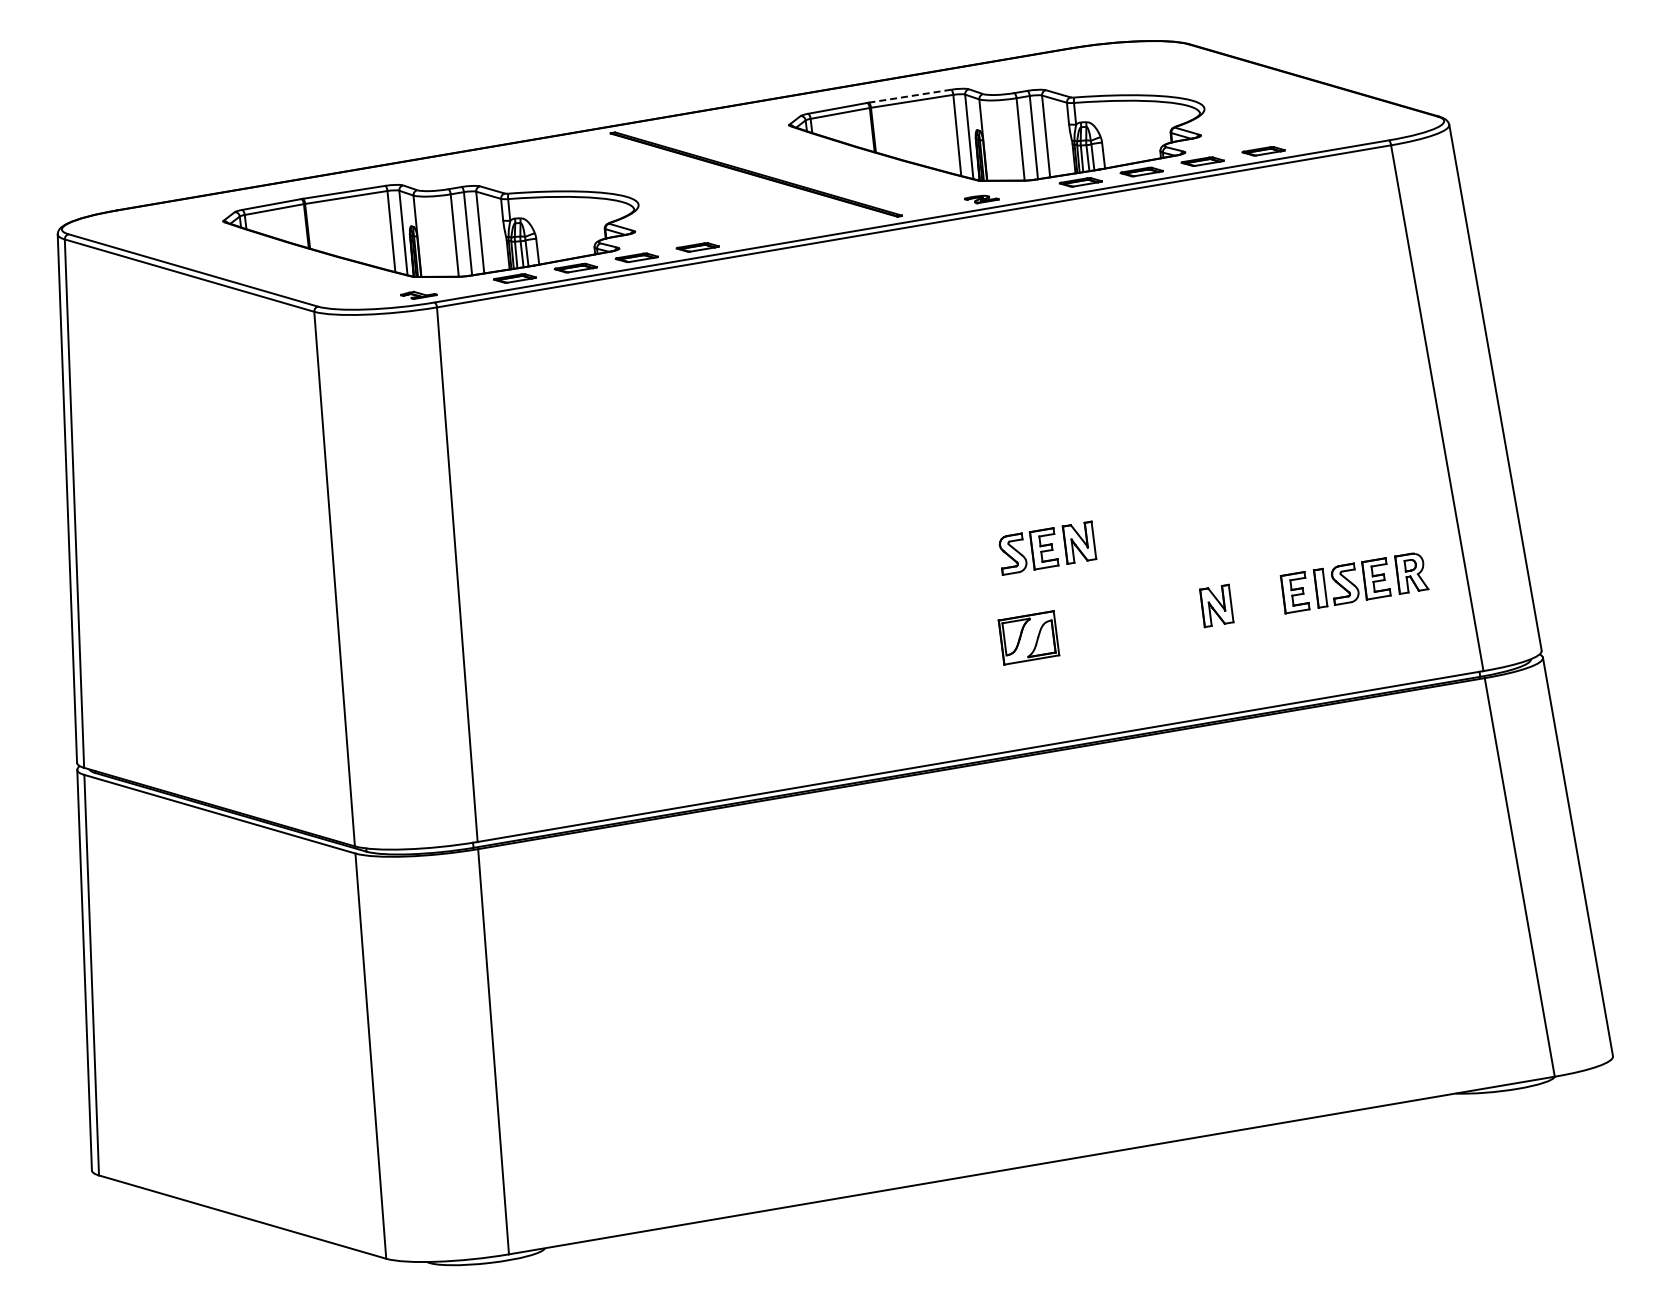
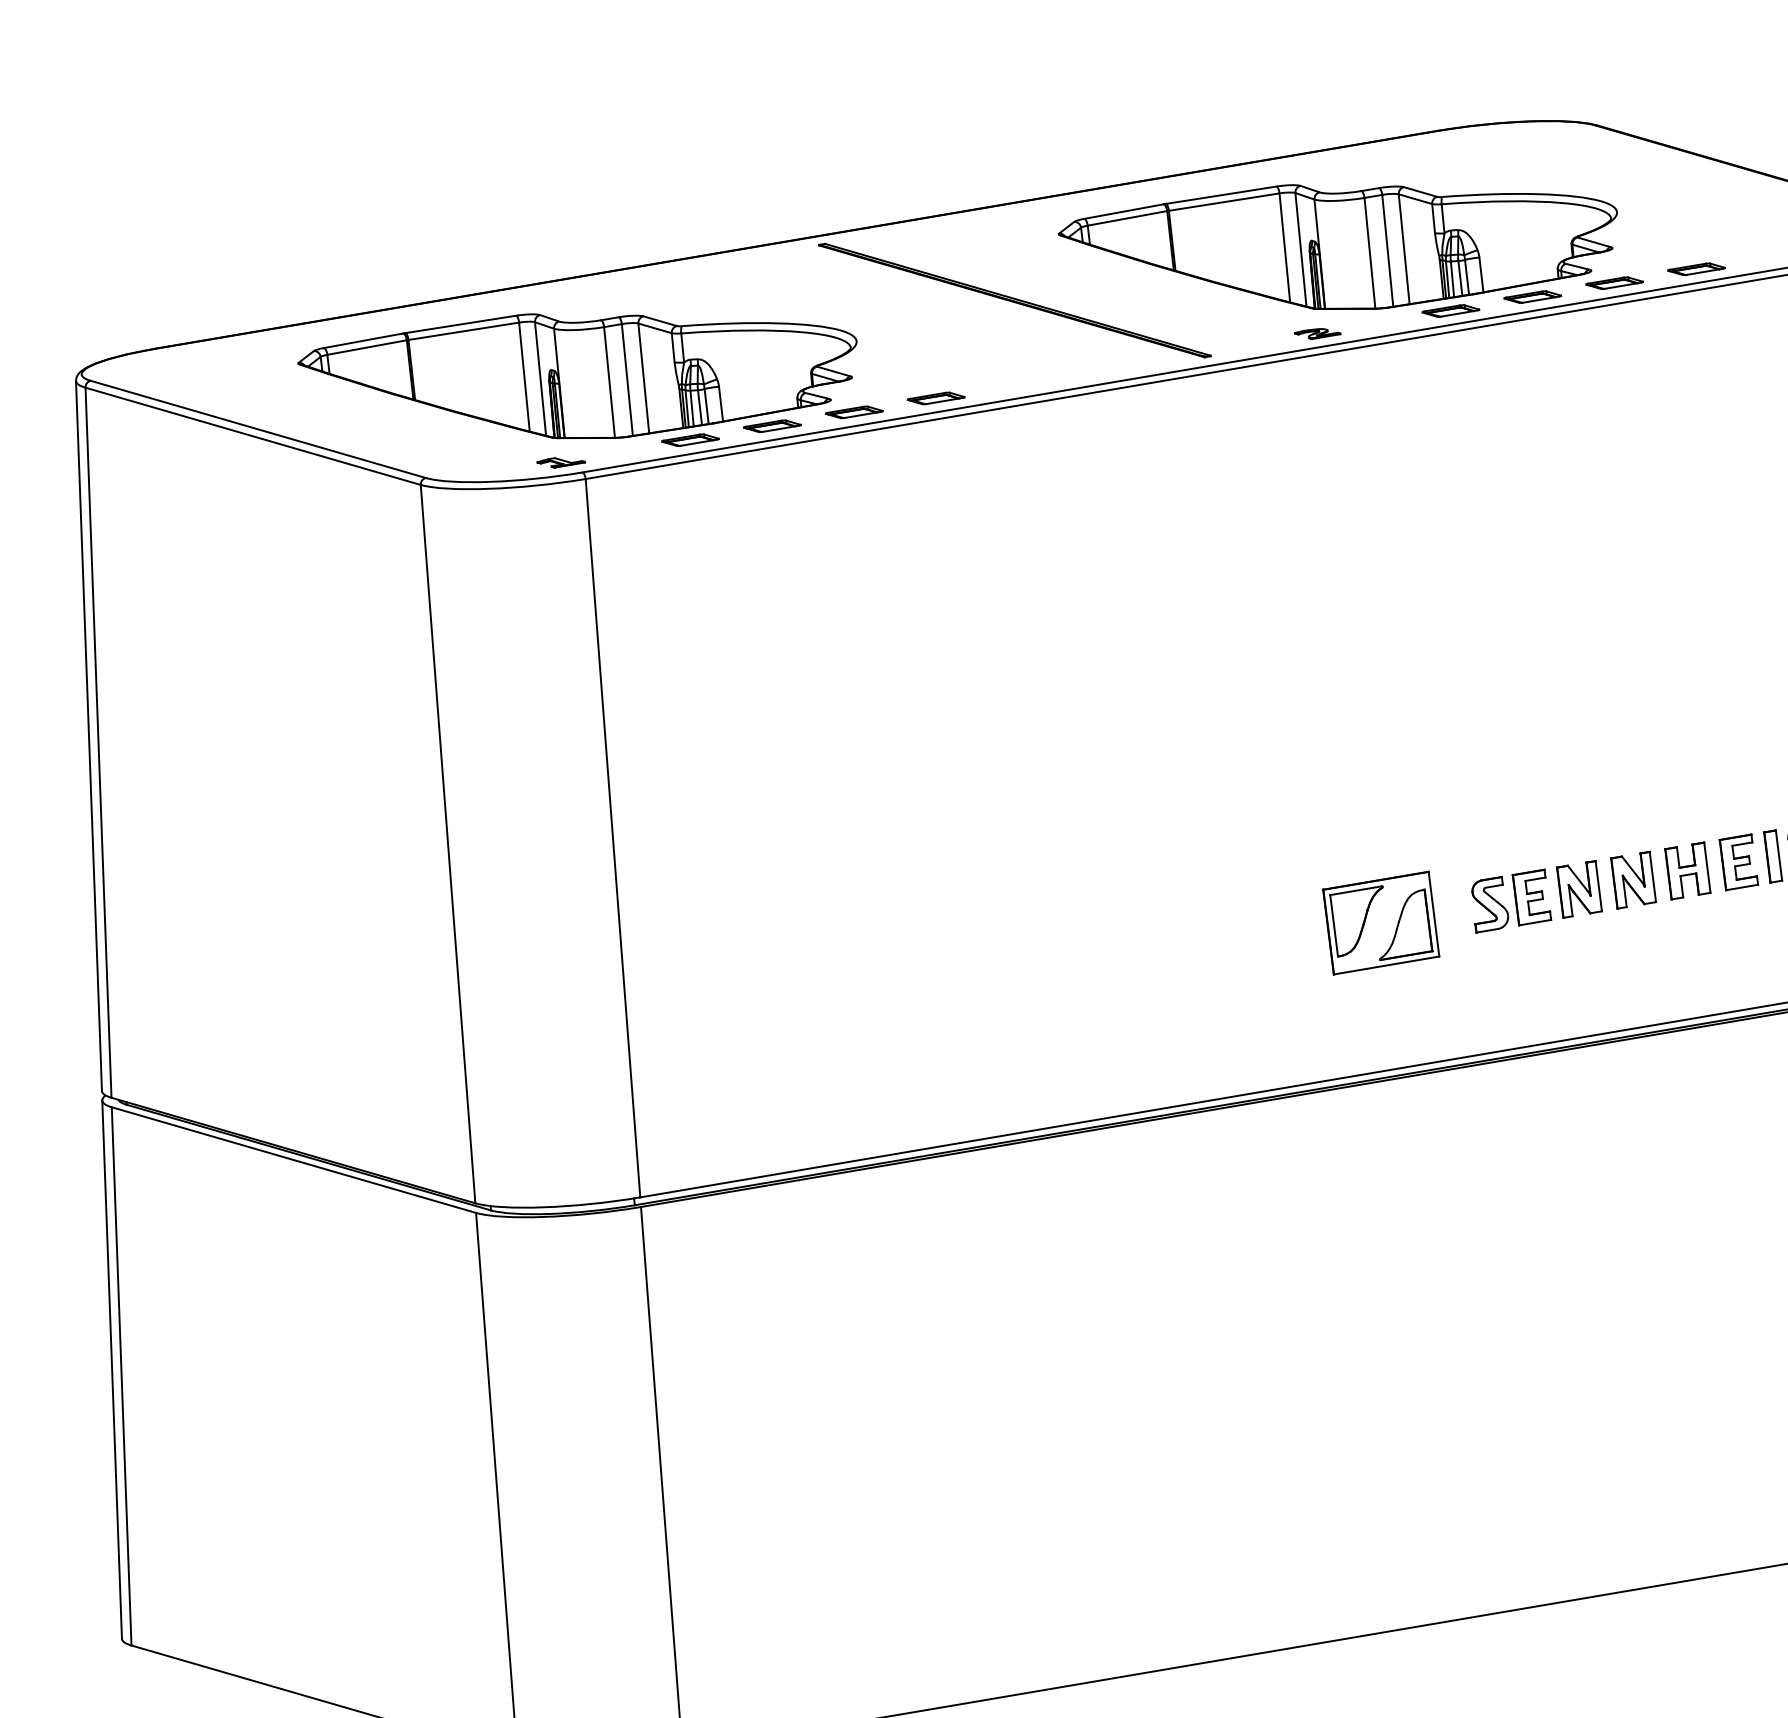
line: (910, 96) -> (1221, 195), dashed -> solid
part: (1047, 547) -> (1536, 895), moved
part: (1257, 599) -> (1688, 871), added
part: (1028, 637) -> (1380, 922), size x1.43

